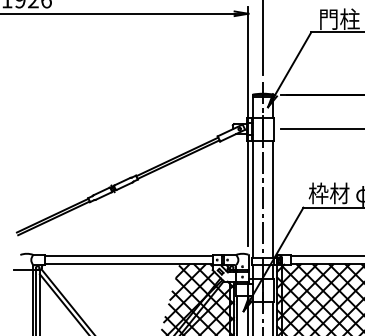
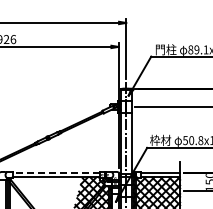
line: (129, 255) -> (56, 172), solid -> dashed

